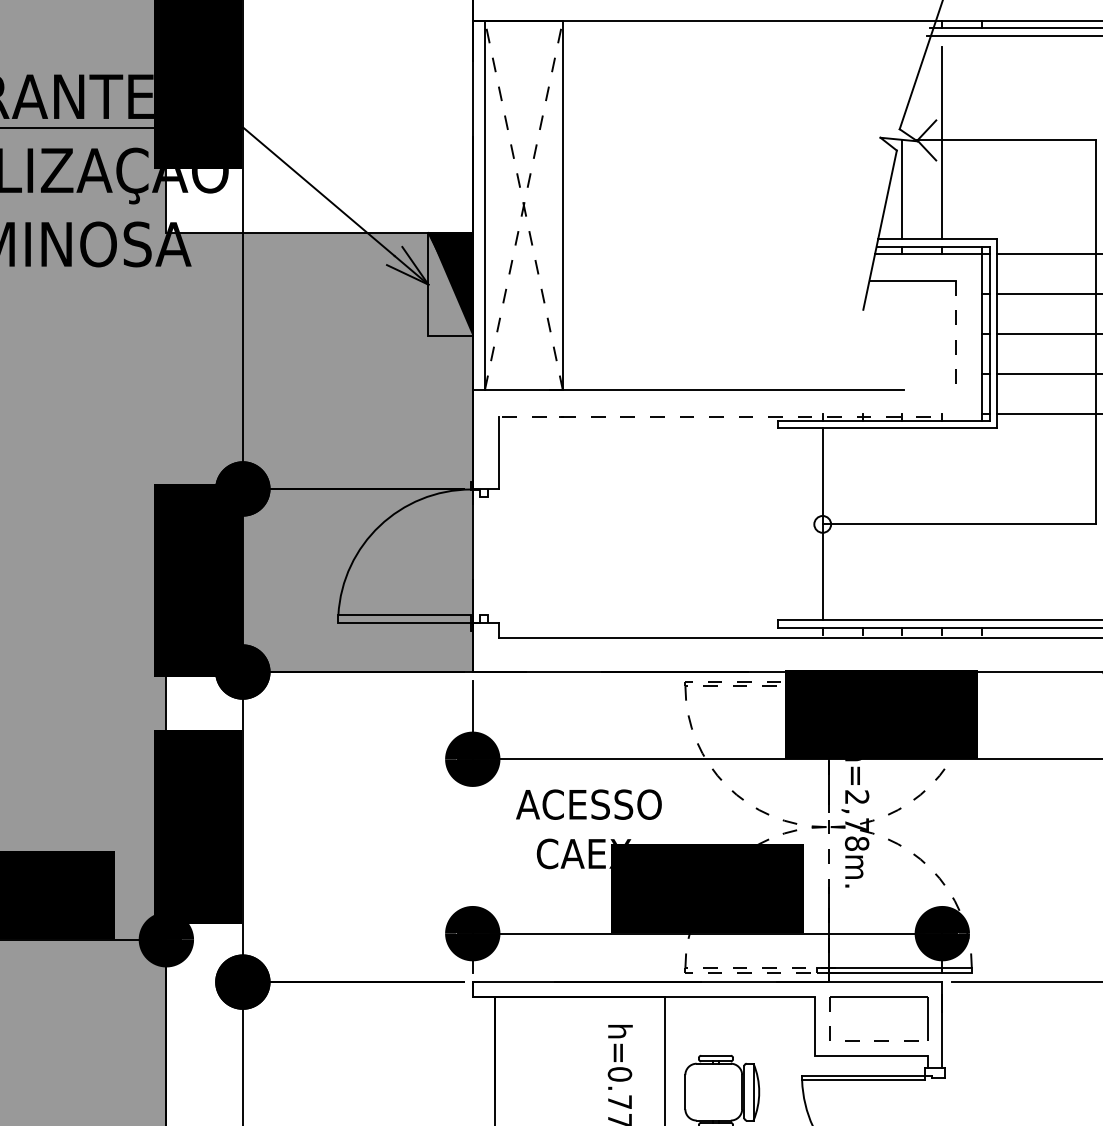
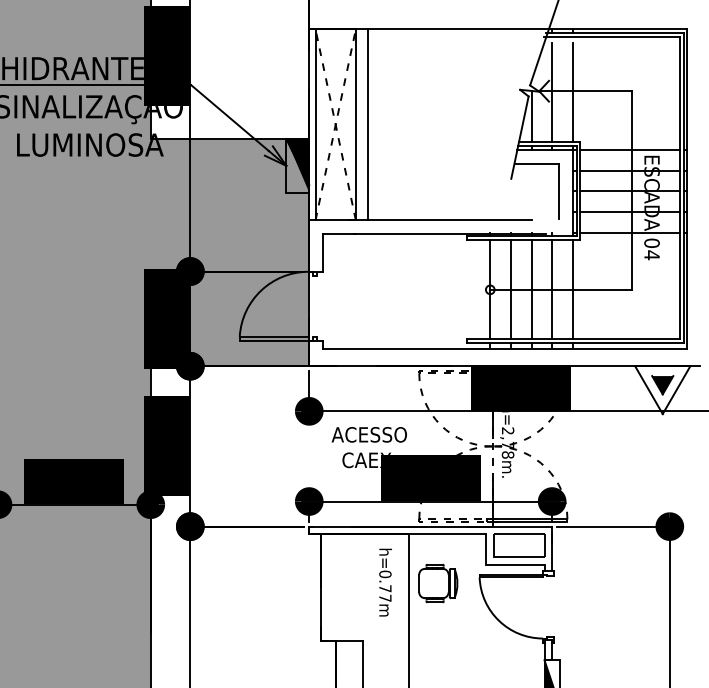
line: (981, 142) -> (572, 92), added
line: (587, 204) -> (368, 124), added
line: (956, 334) -> (559, 191), dashed -> solid
line: (714, 417) -> (434, 234), dashed -> solid
line: (861, 523) -> (510, 289), added
line: (902, 523) -> (531, 289), added
line: (942, 523) -> (552, 289), added
line: (981, 523) -> (572, 289), added
line: (855, 1041) -> (507, 557), dashed -> solid

